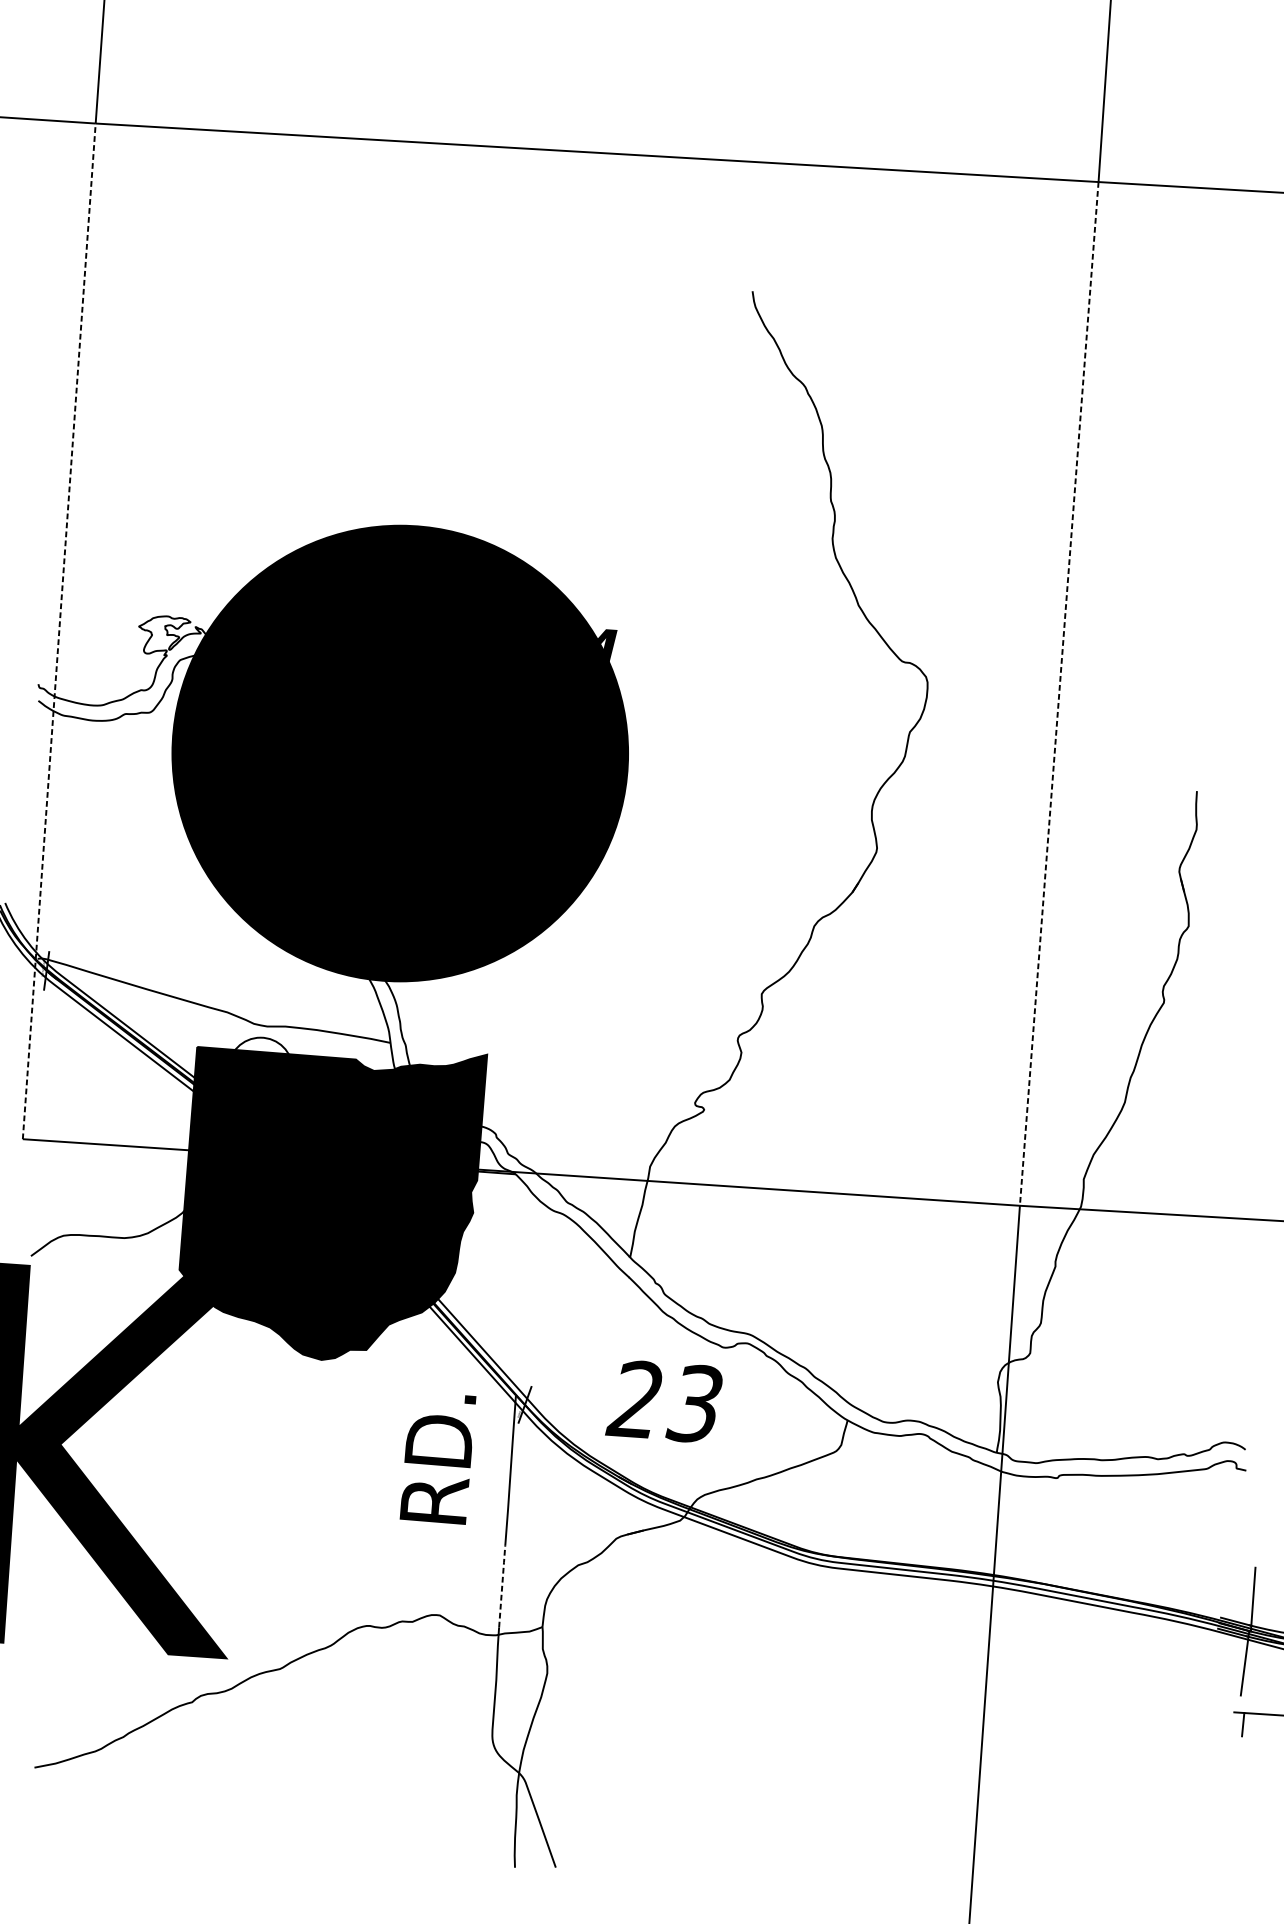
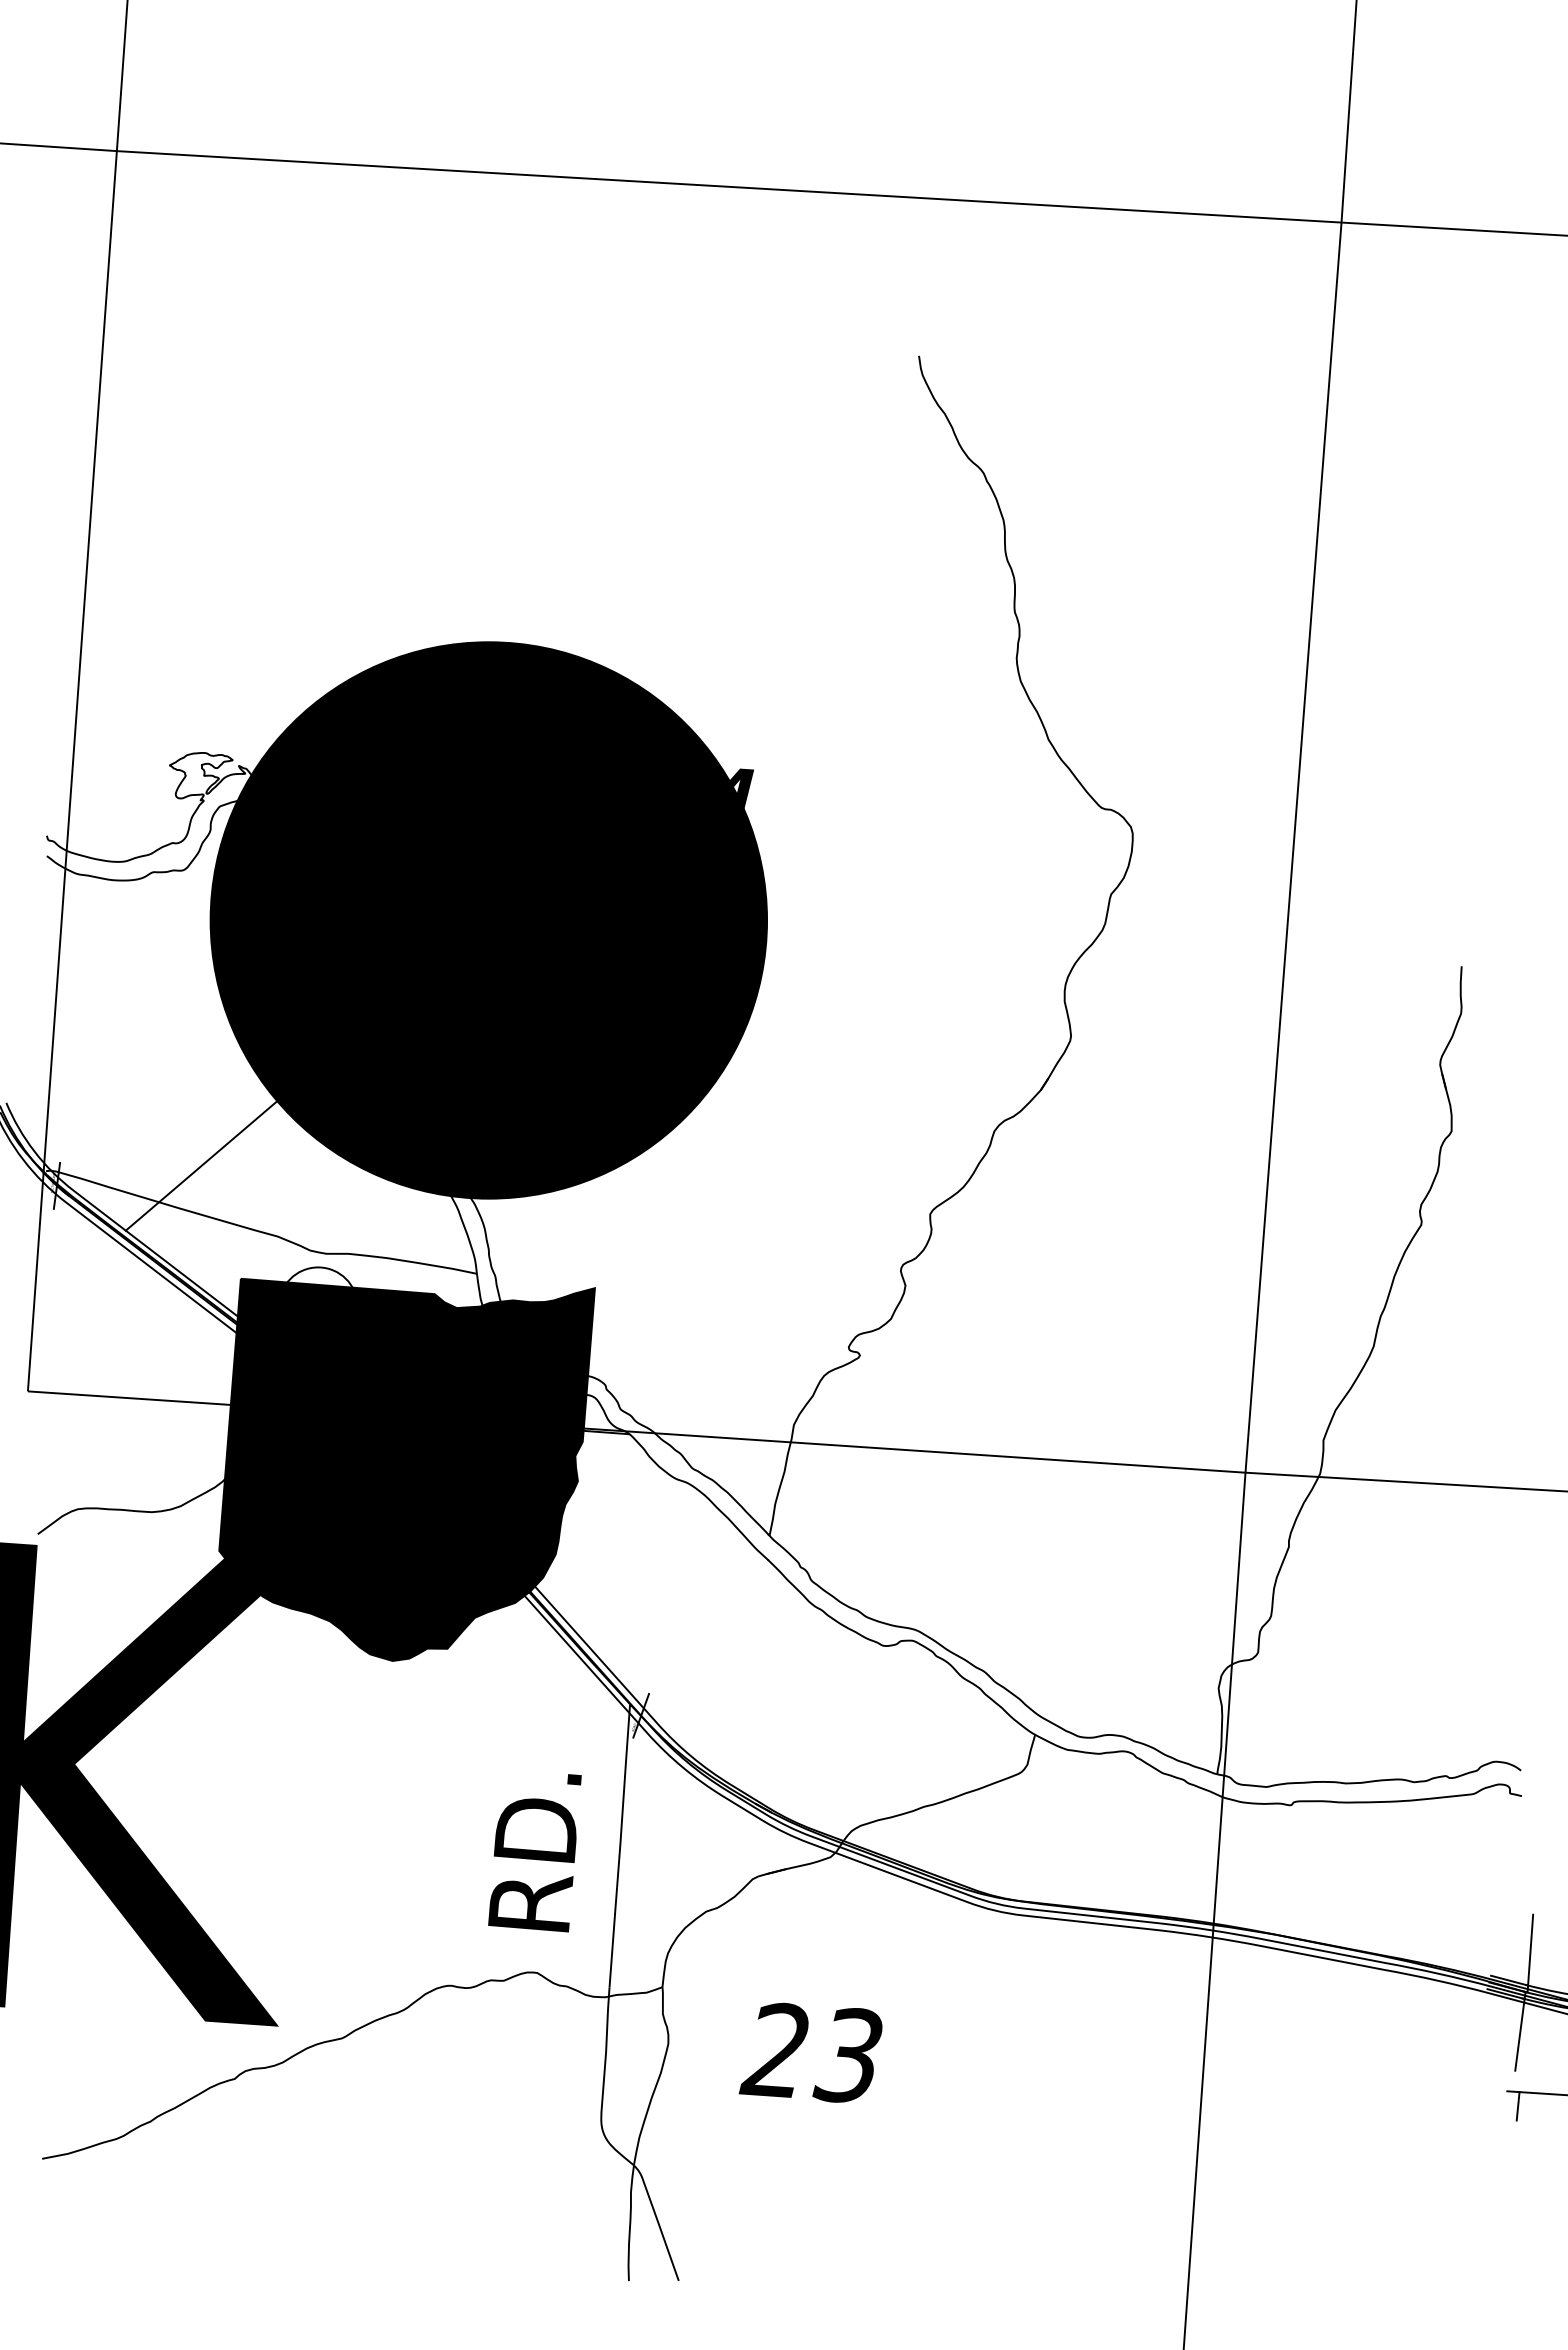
line: (59, 631) -> (72, 771), dashed -> solid
line: (1059, 693) -> (1293, 847), dashed -> solid
line: (164, 954) -> (201, 1165), added
text: (663, 1401) -> (810, 2052), moved
text: (437, 1460) -> (534, 1853), moved
line: (502, 1585) -> (613, 1936), dashed -> solid

